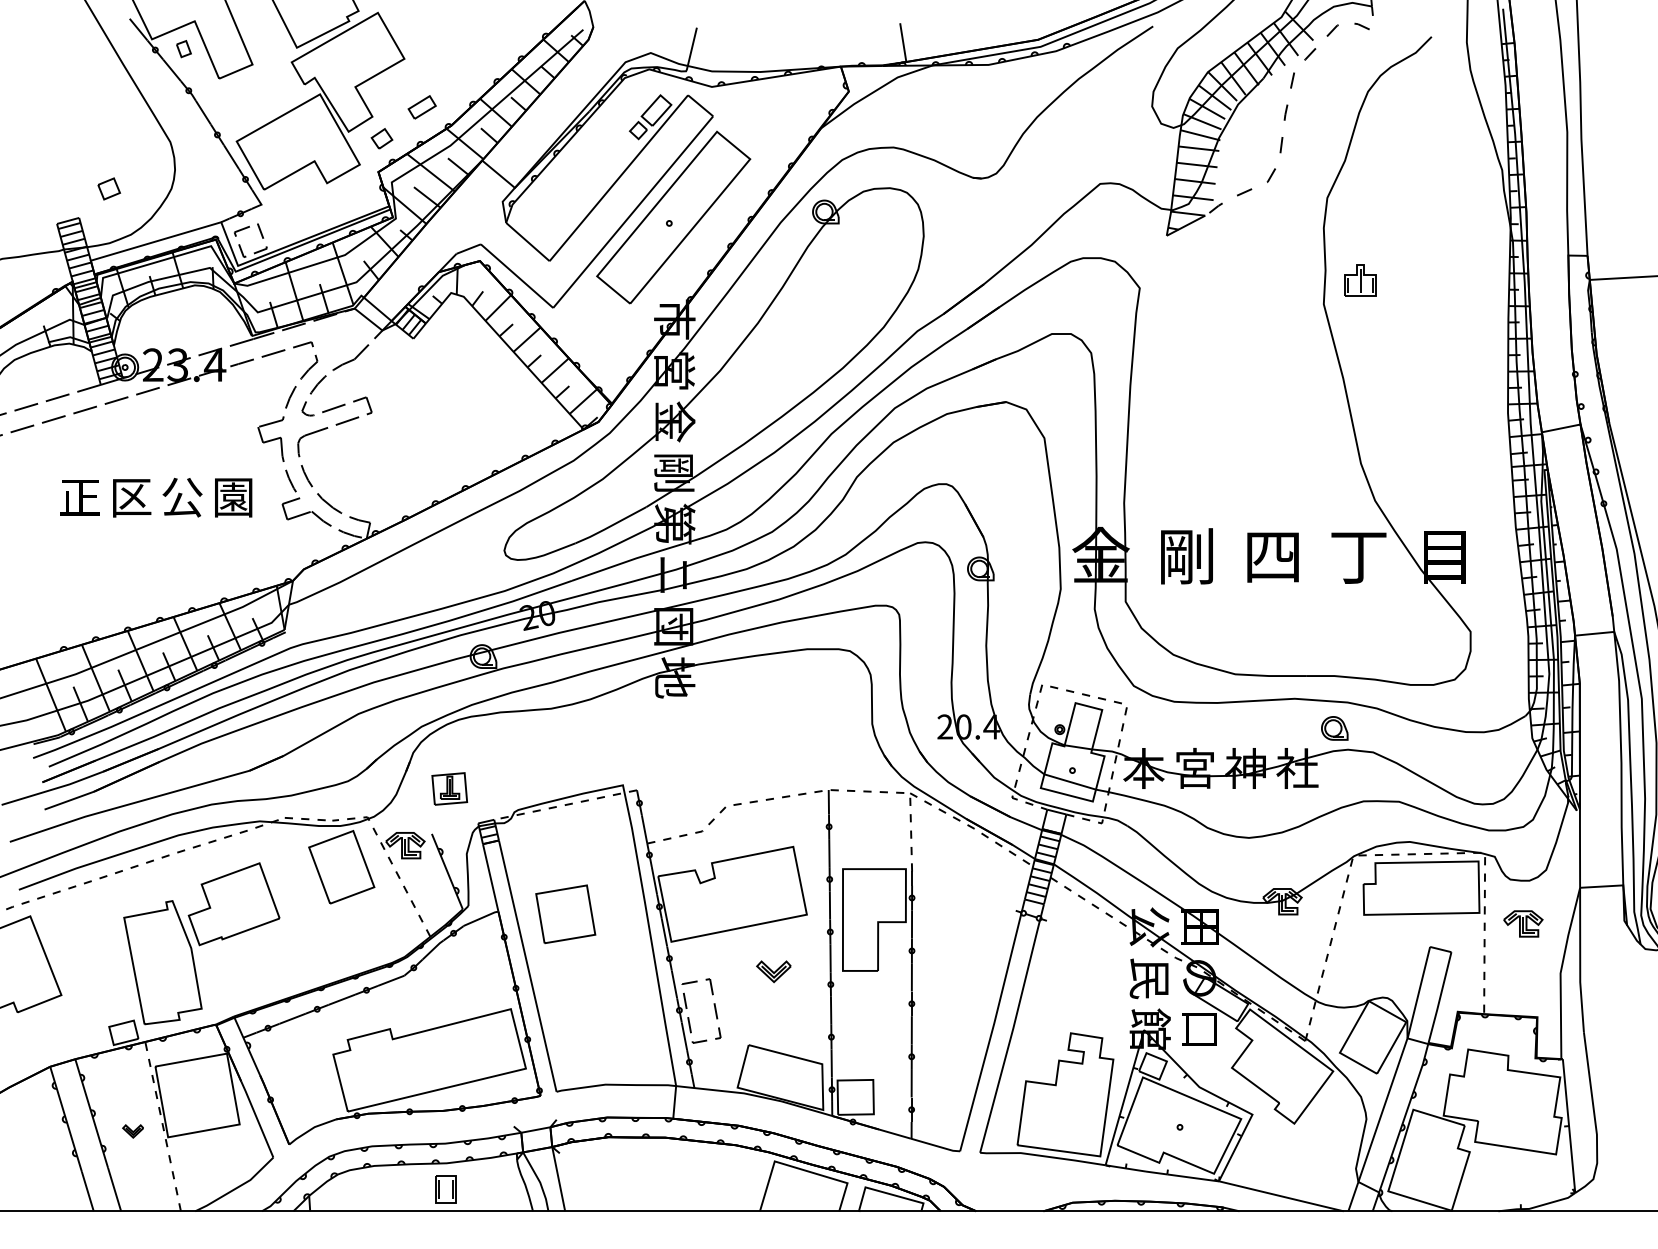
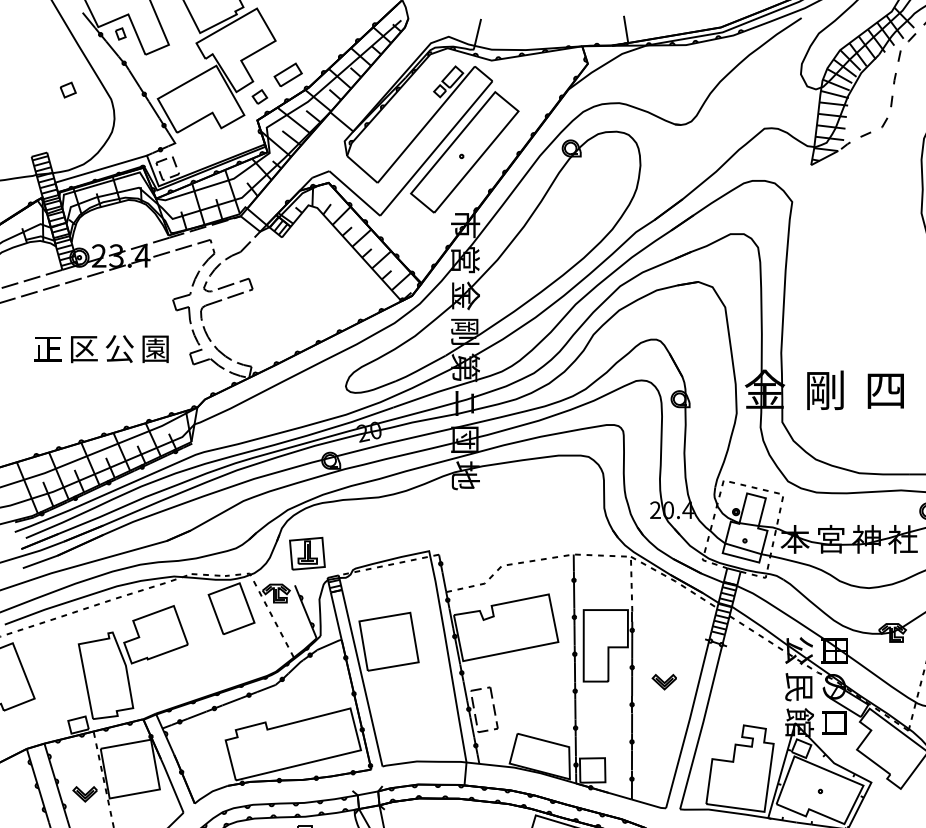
part: (421, 107) -> (287, 75), size x1.43
part: (108, 188) -> (67, 89), moved
part: (449, 788) -> (307, 553), size x1.43
part: (565, 914) -> (388, 641), size x1.43
part: (773, 971) -> (664, 681), moved
part: (132, 1131) -> (84, 794), size x1.67

